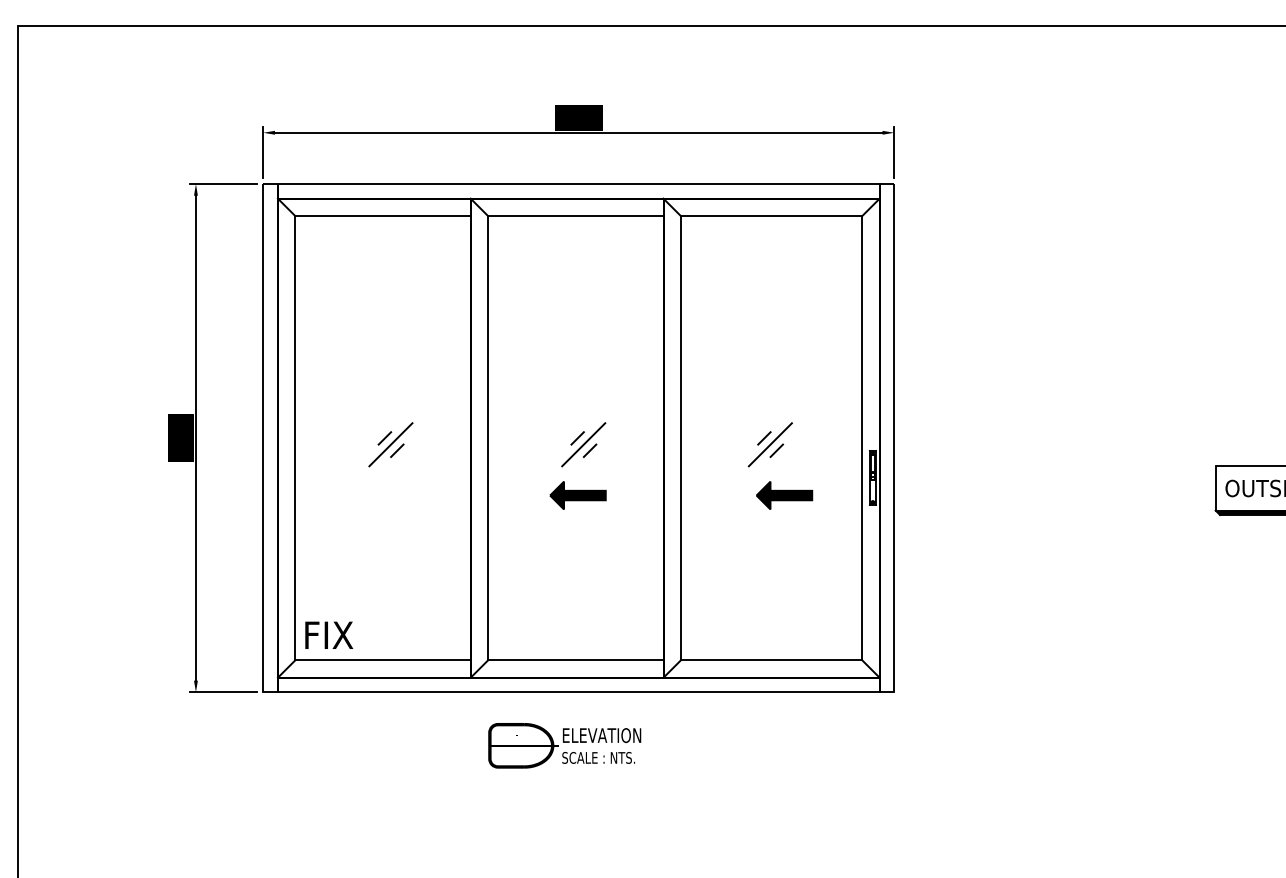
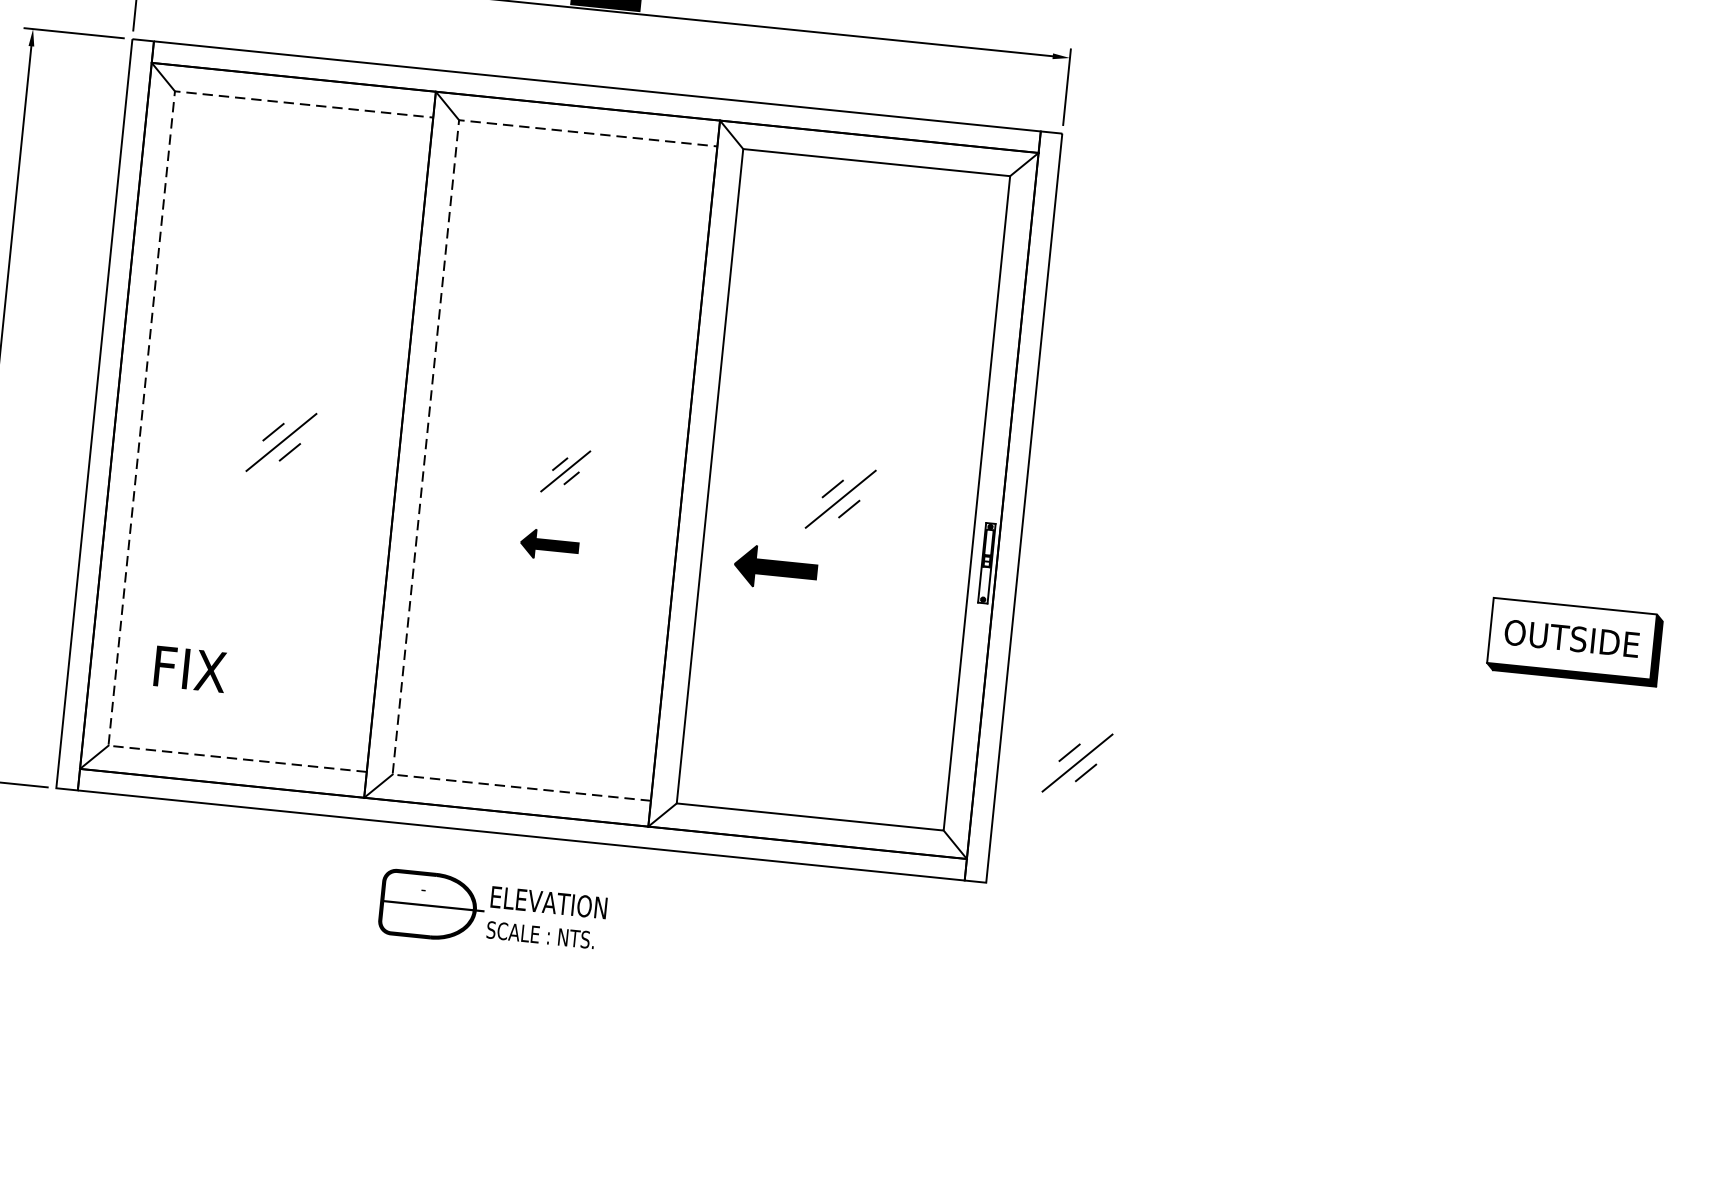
line: (295, 438) -> (141, 418), solid -> dashed
line: (488, 438) -> (426, 447), solid -> dashed
part: (583, 444) -> (565, 470), size x0.7
part: (577, 495) -> (548, 545), size x0.7
part: (784, 495) -> (775, 568), moved
part: (946, 605) -> (1076, 762), added
text: (329, 634) -> (190, 668), moved

